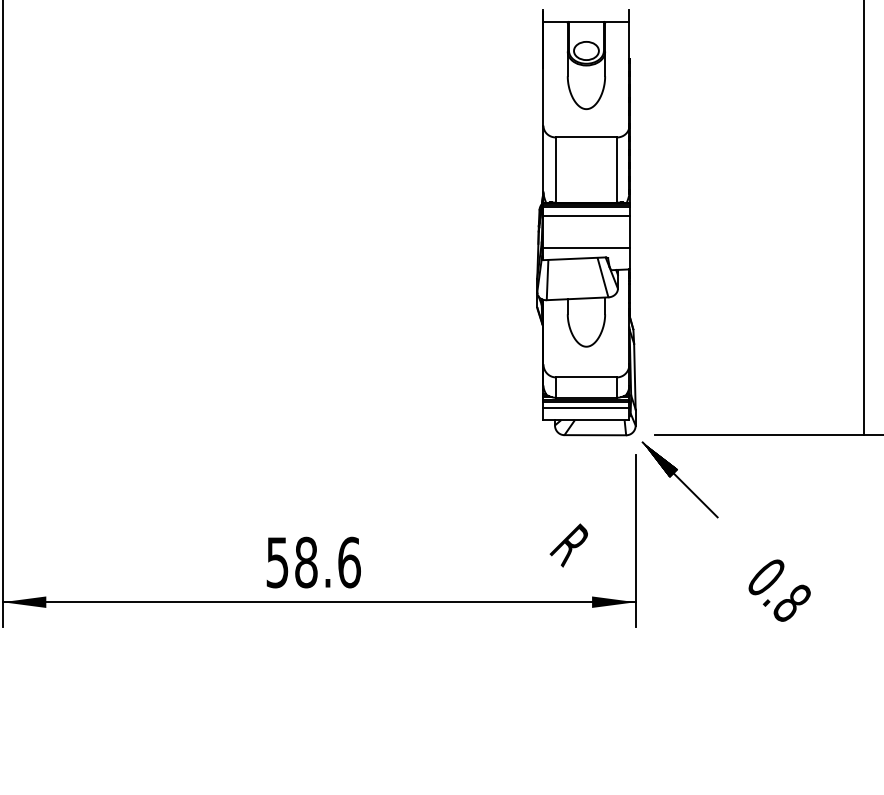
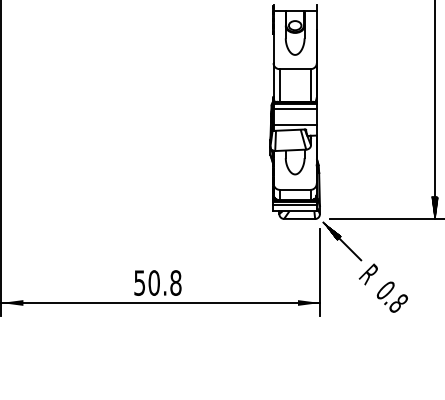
hatch: (863, 414) -> (434, 208), added
text: (567, 545) -> (367, 274), moved
text: (326, 561) -> (164, 282), 58.6 -> 50.8

